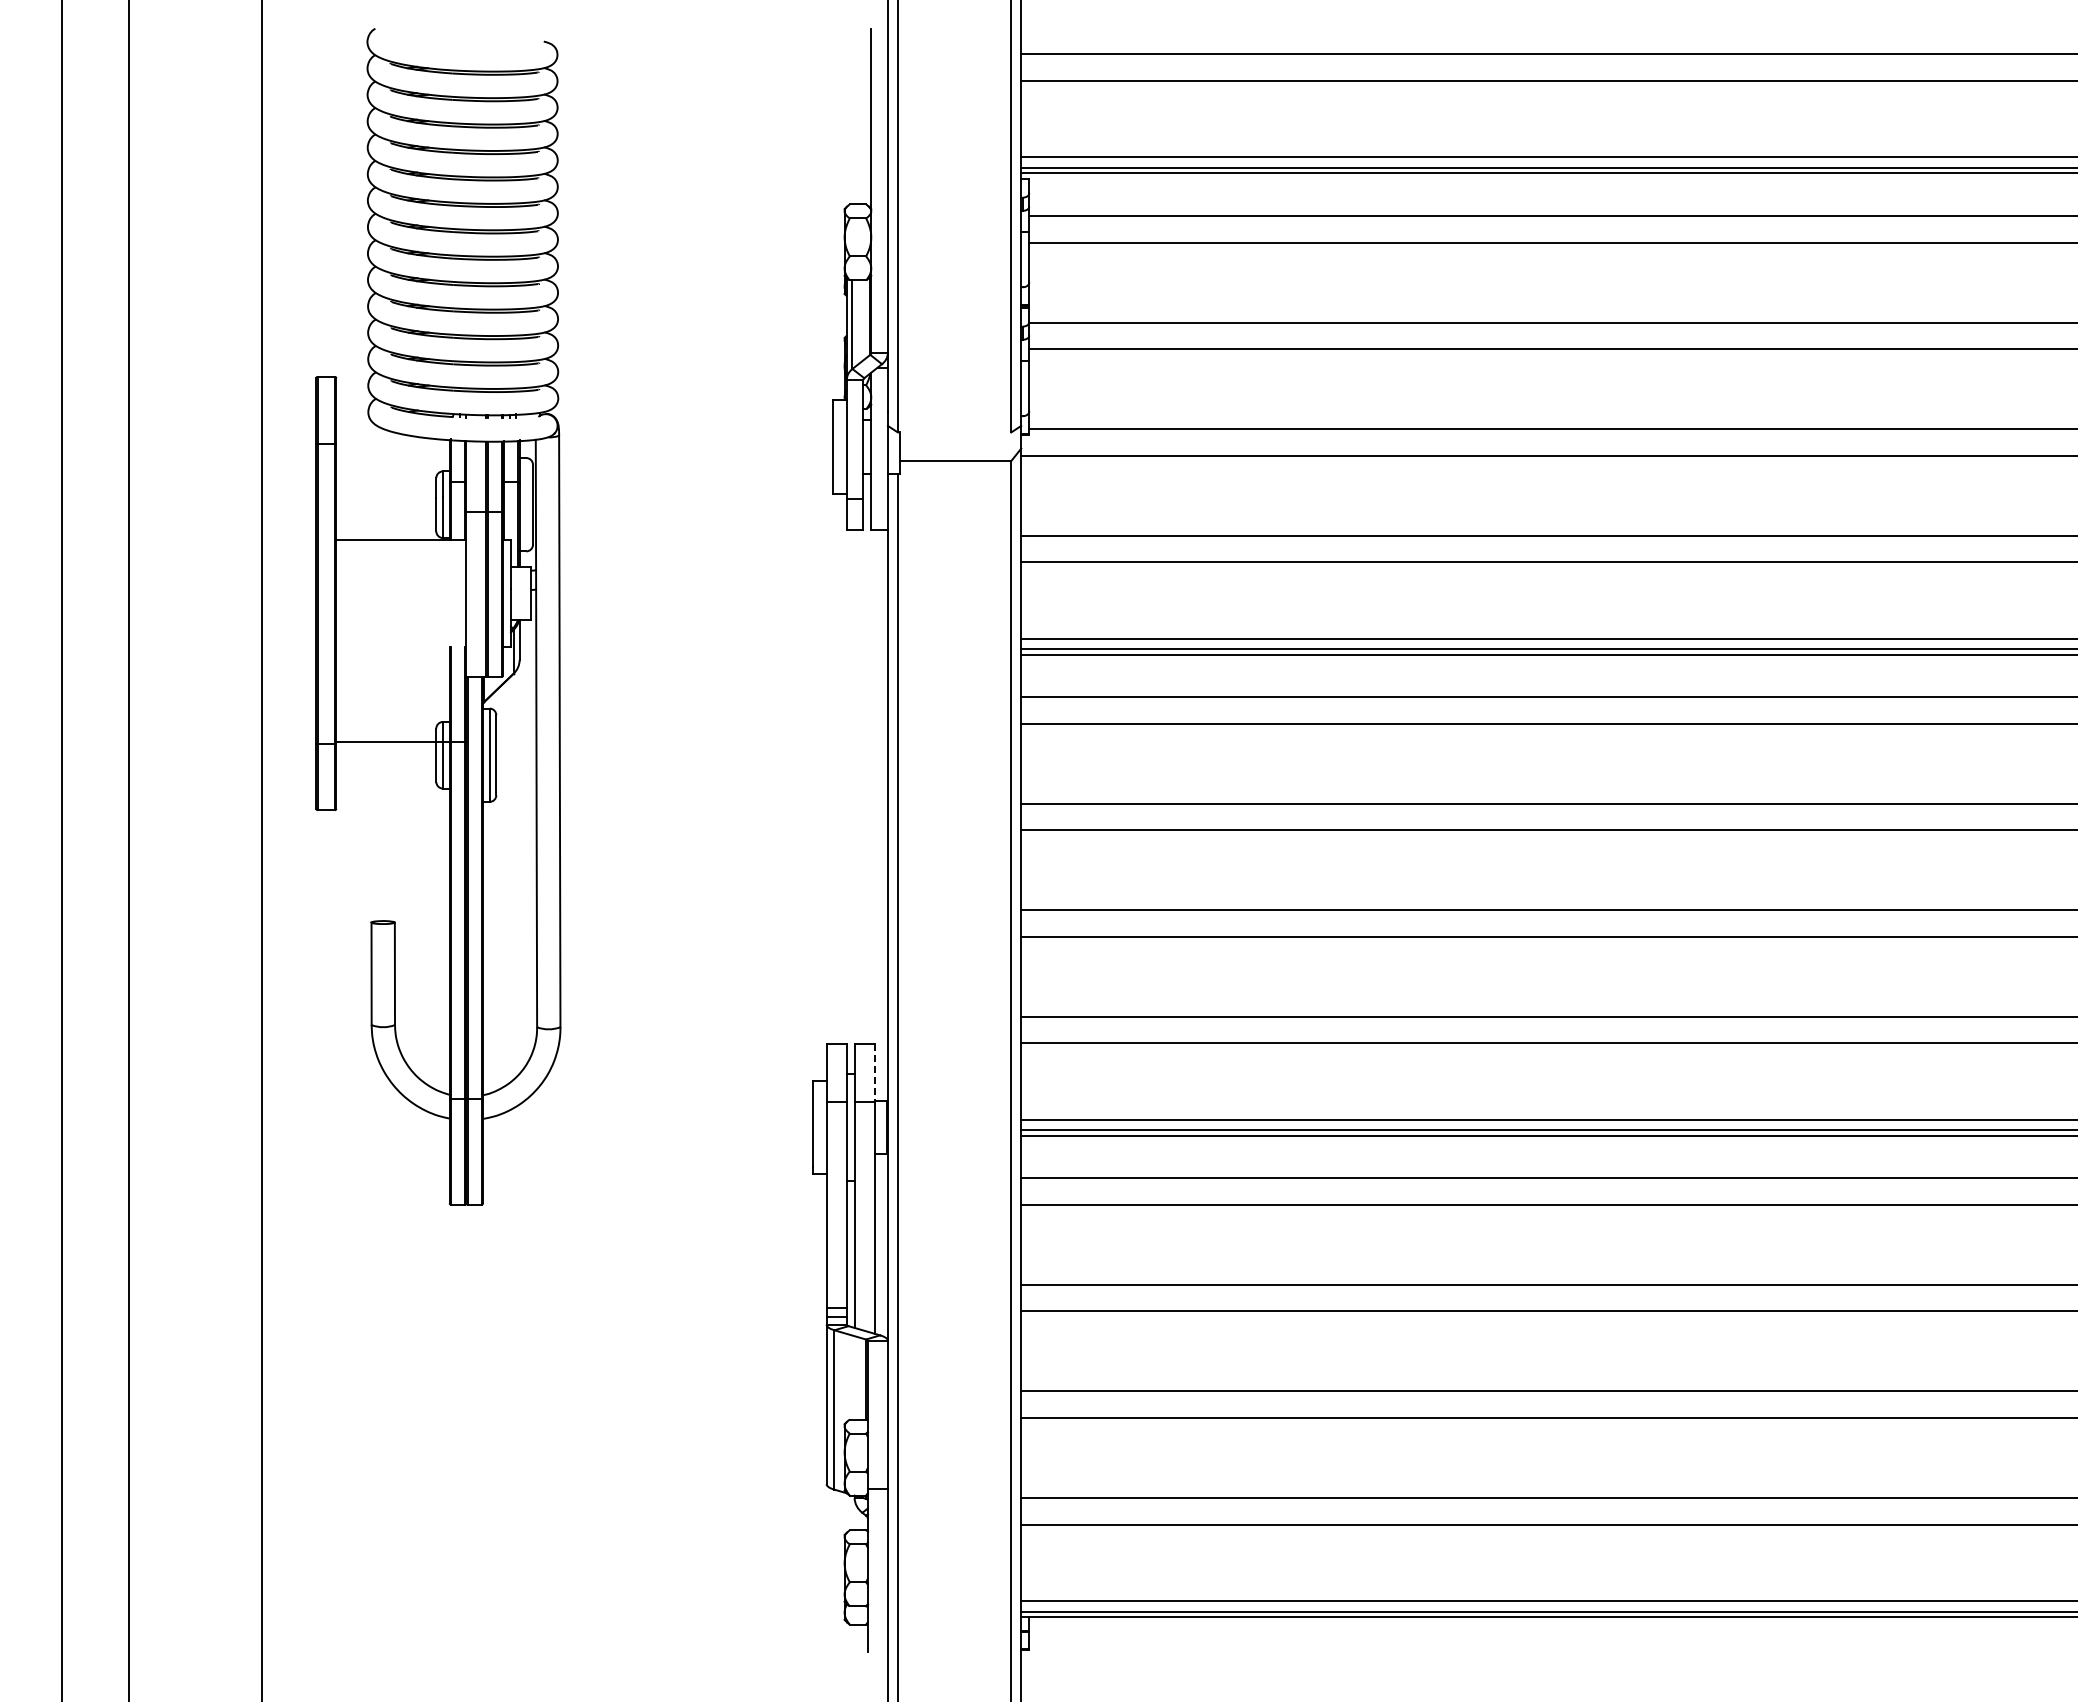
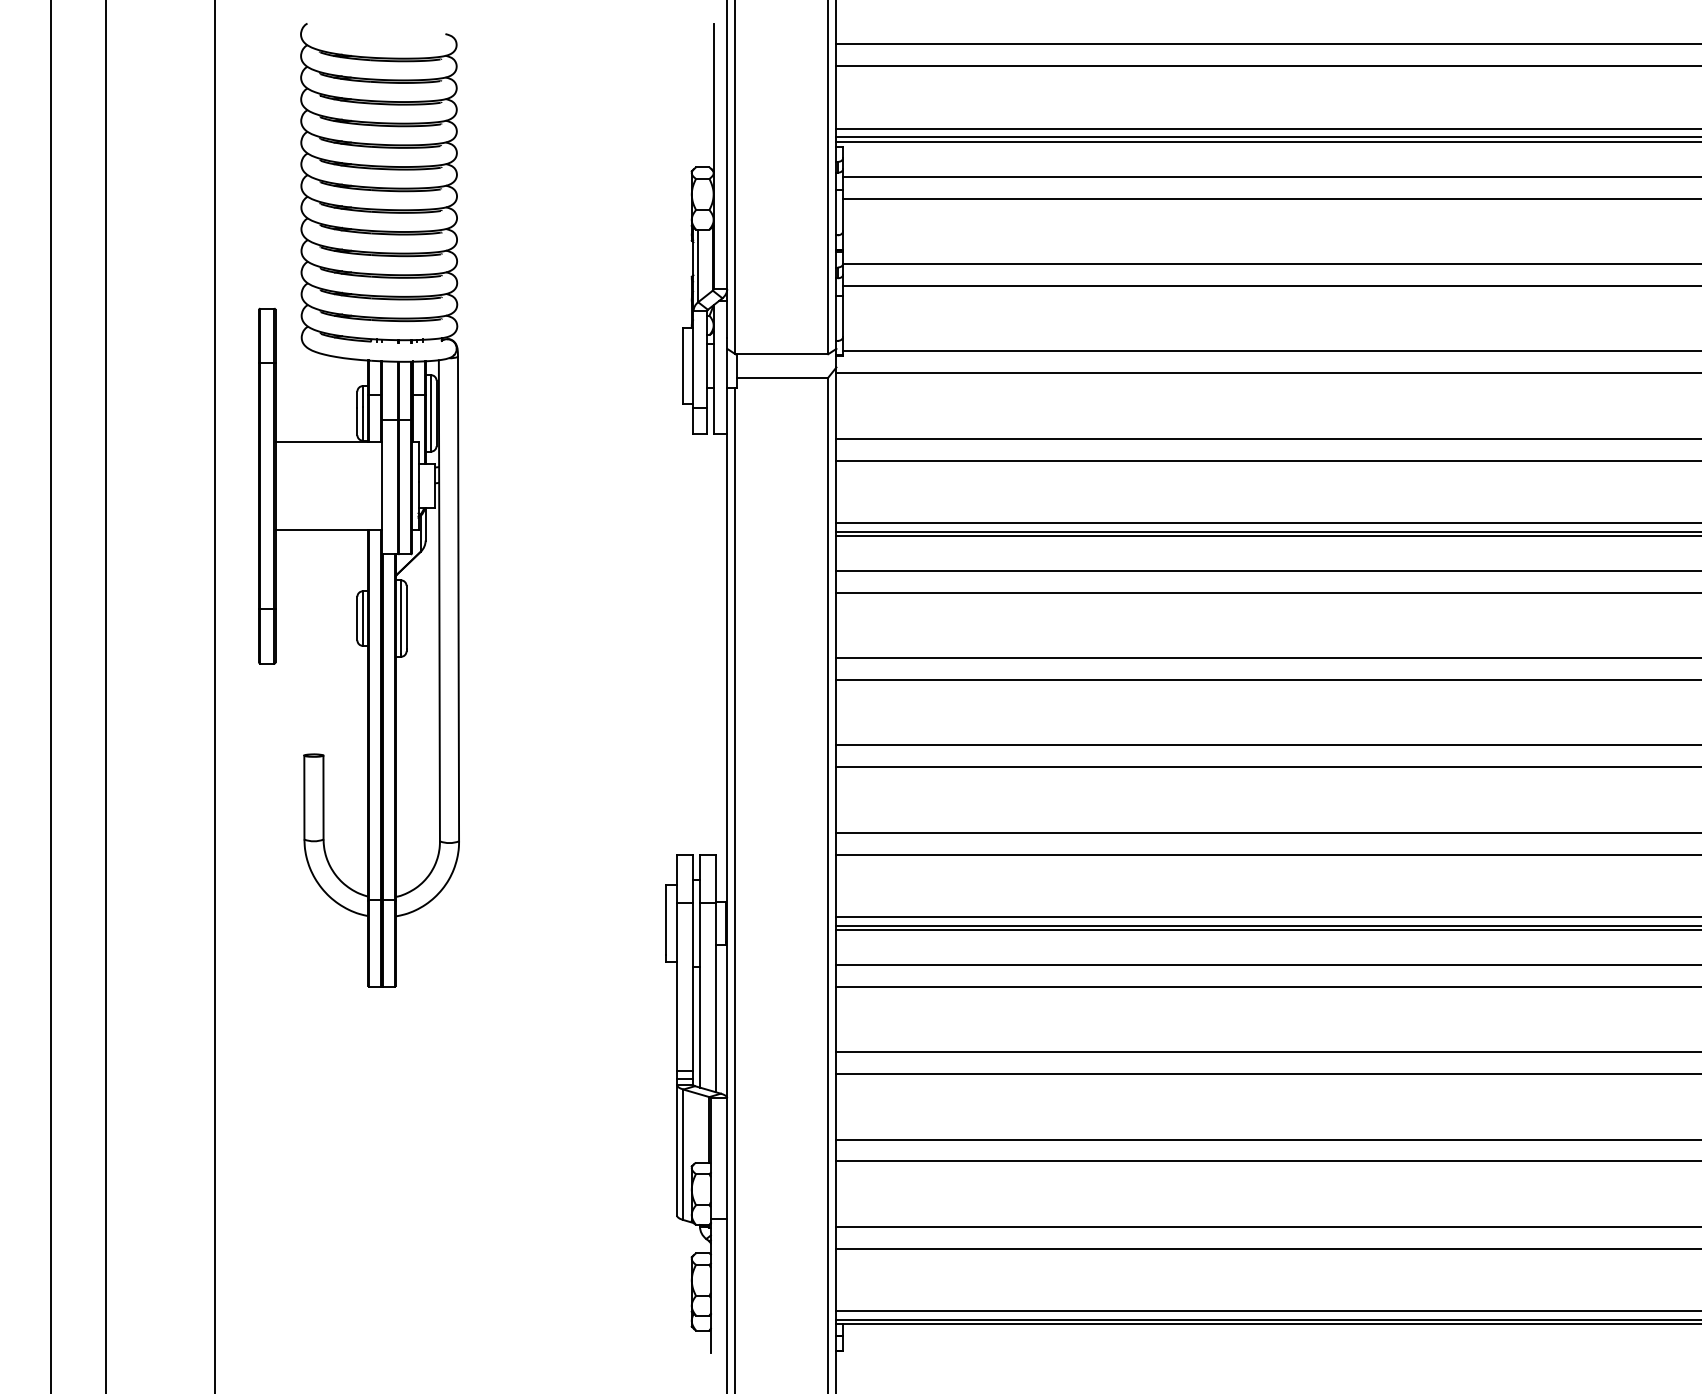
line: (954, 432) -> (781, 354), added
line: (526, 504) -> (431, 413), added
line: (401, 741) -> (328, 529), moved
line: (874, 1073) -> (716, 879), dashed -> solid

